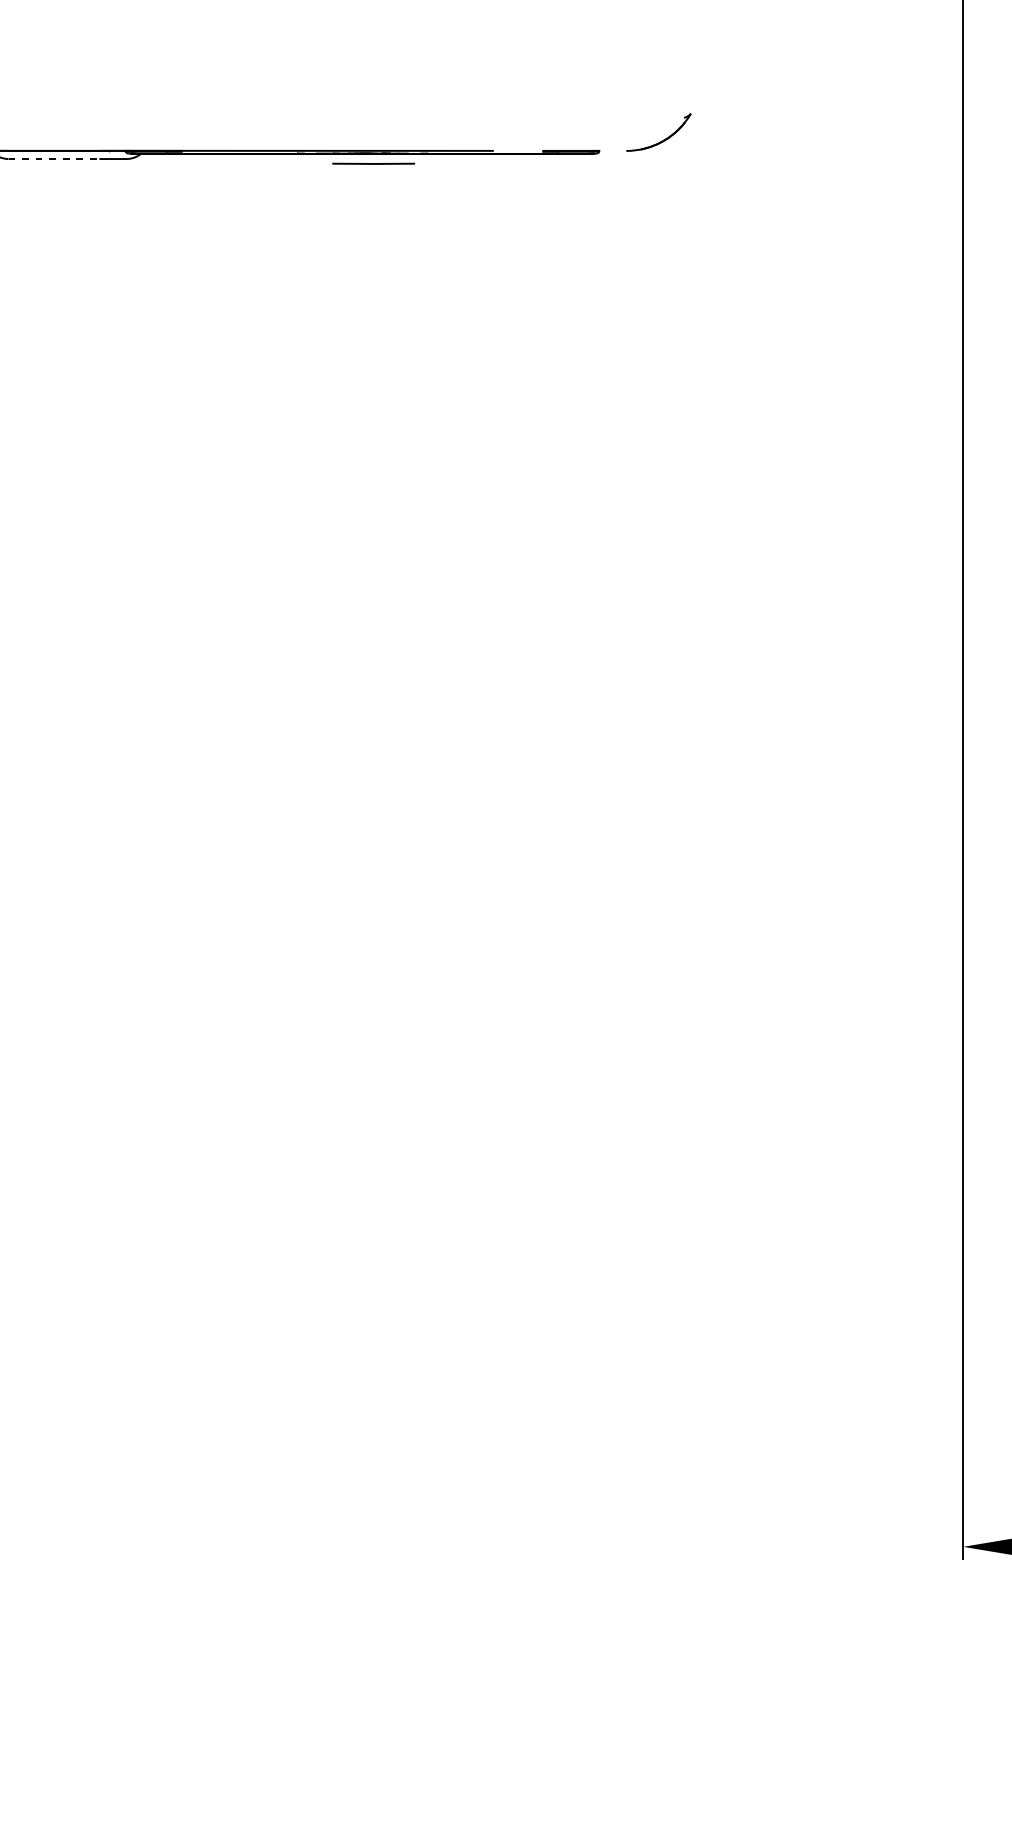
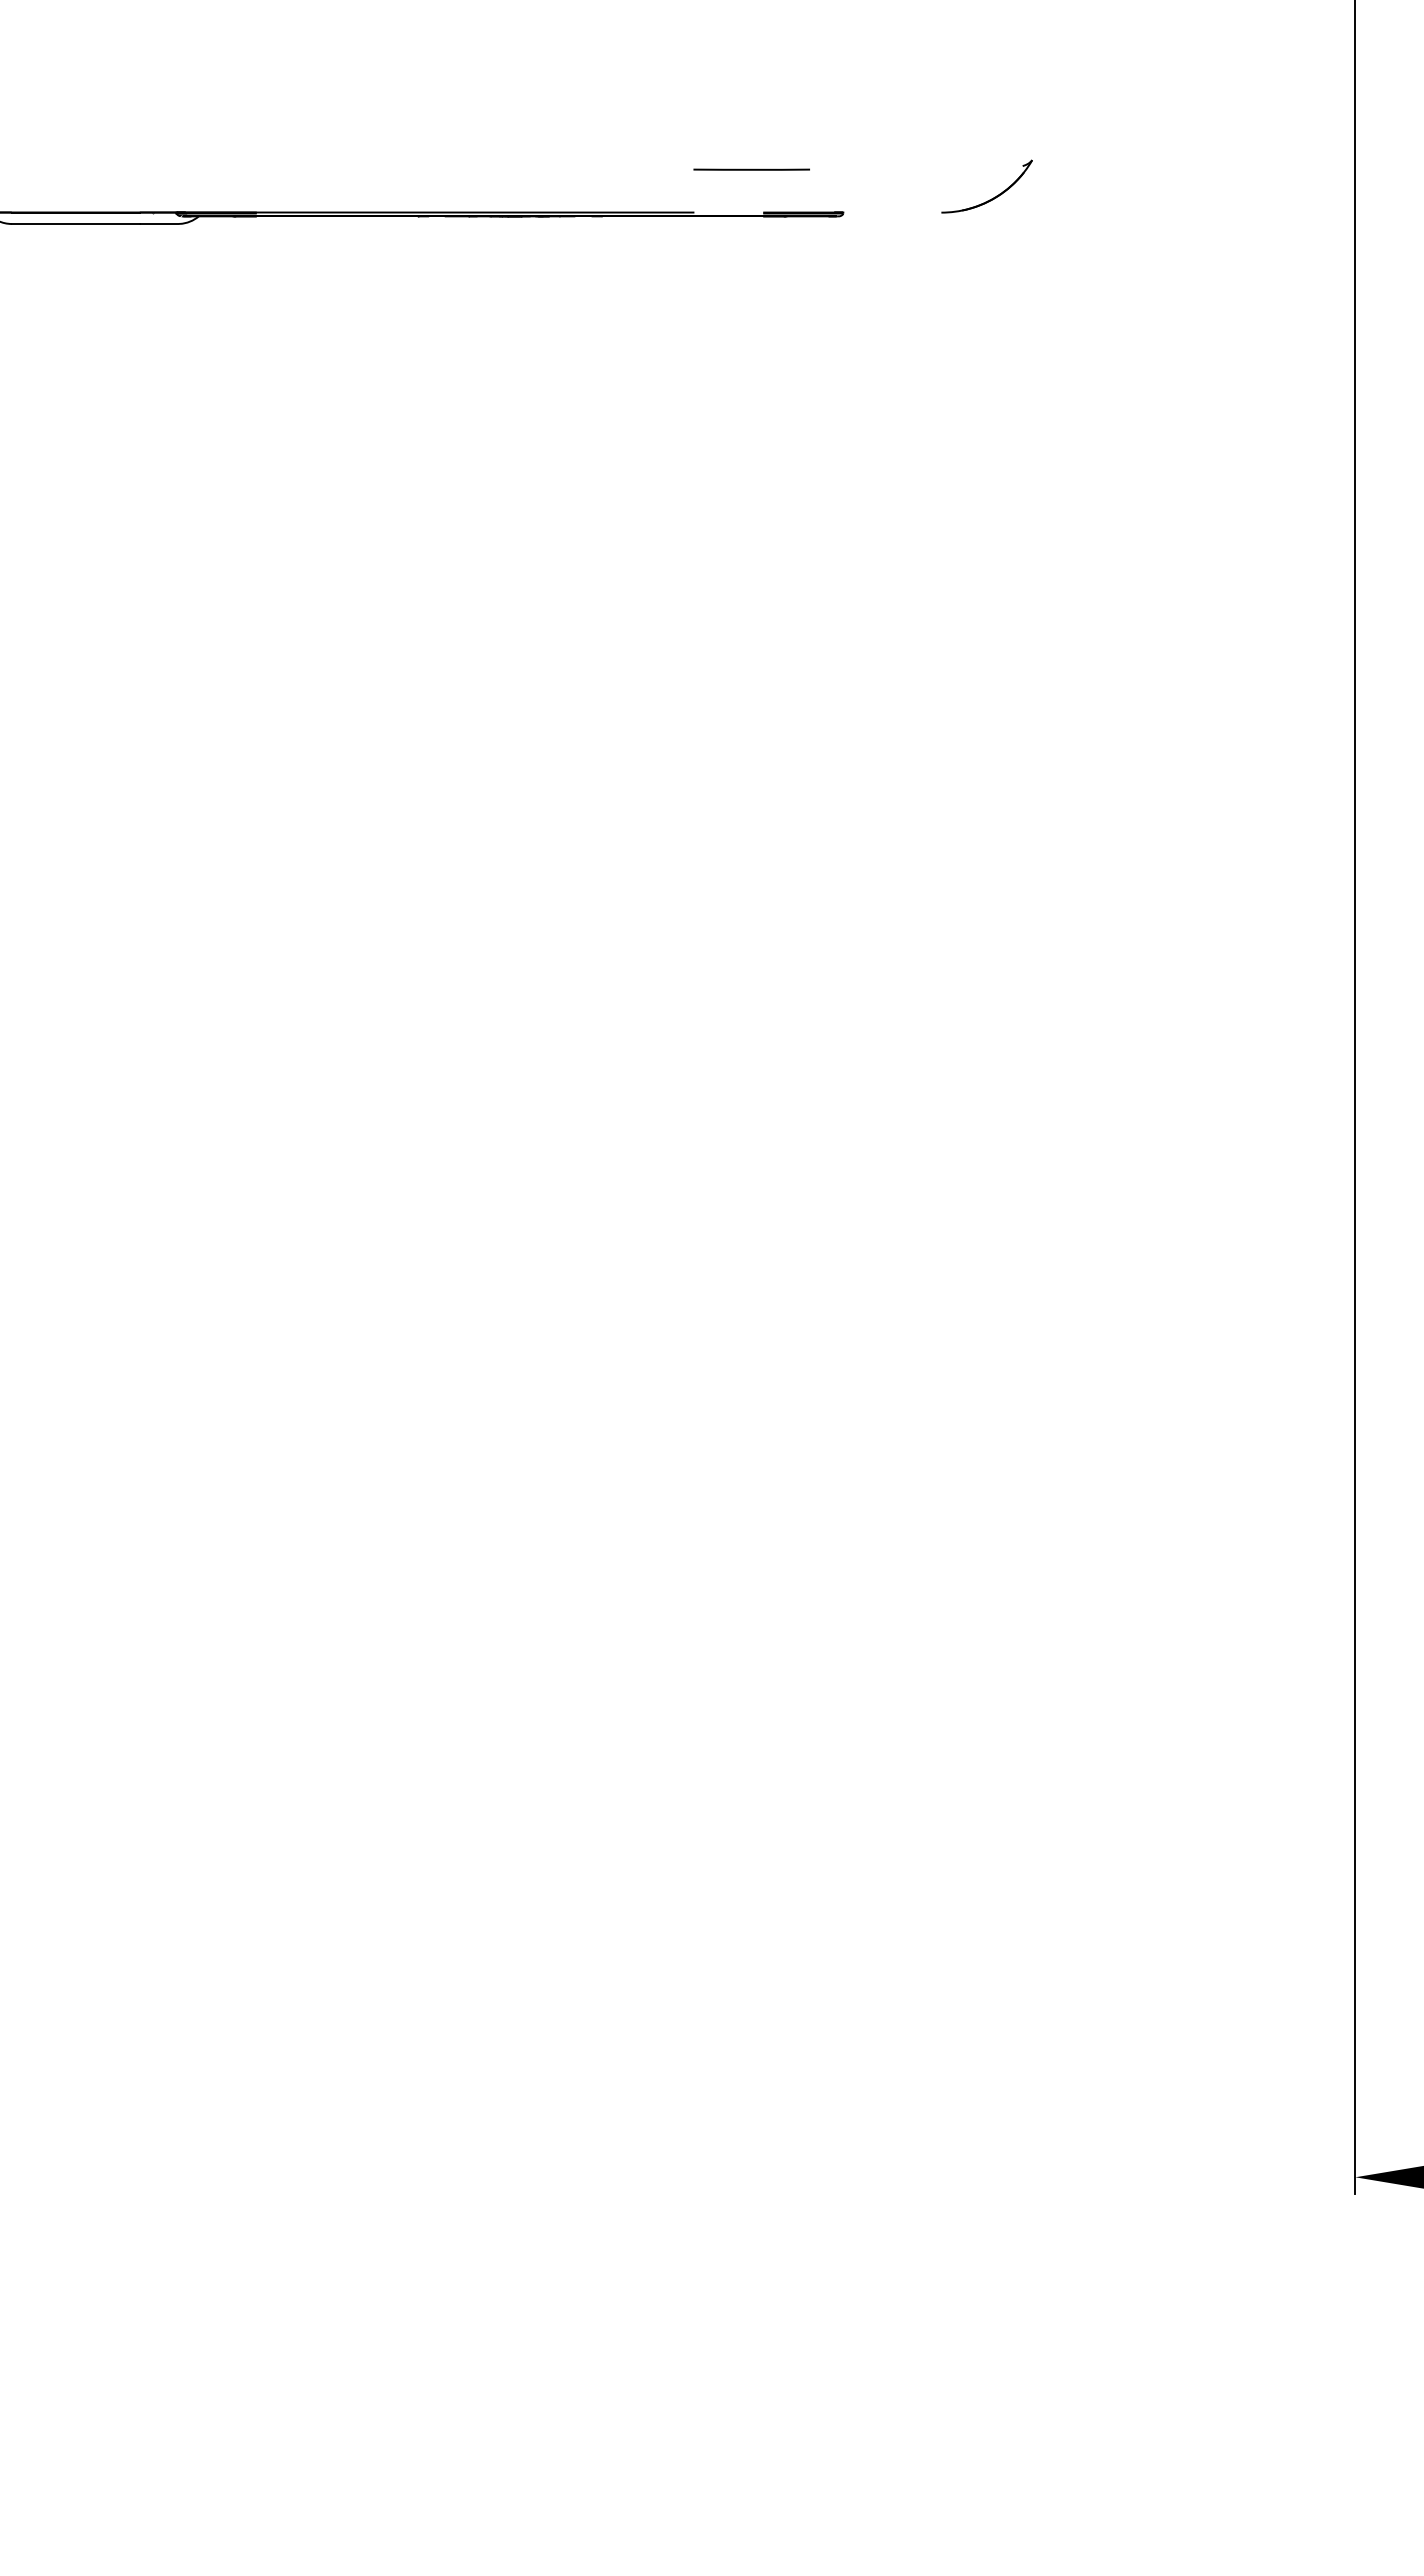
part: (661, 140) -> (991, 198), moved
line: (53, 159) -> (75, 224), dashed -> solid
line: (373, 163) -> (751, 169), moved

